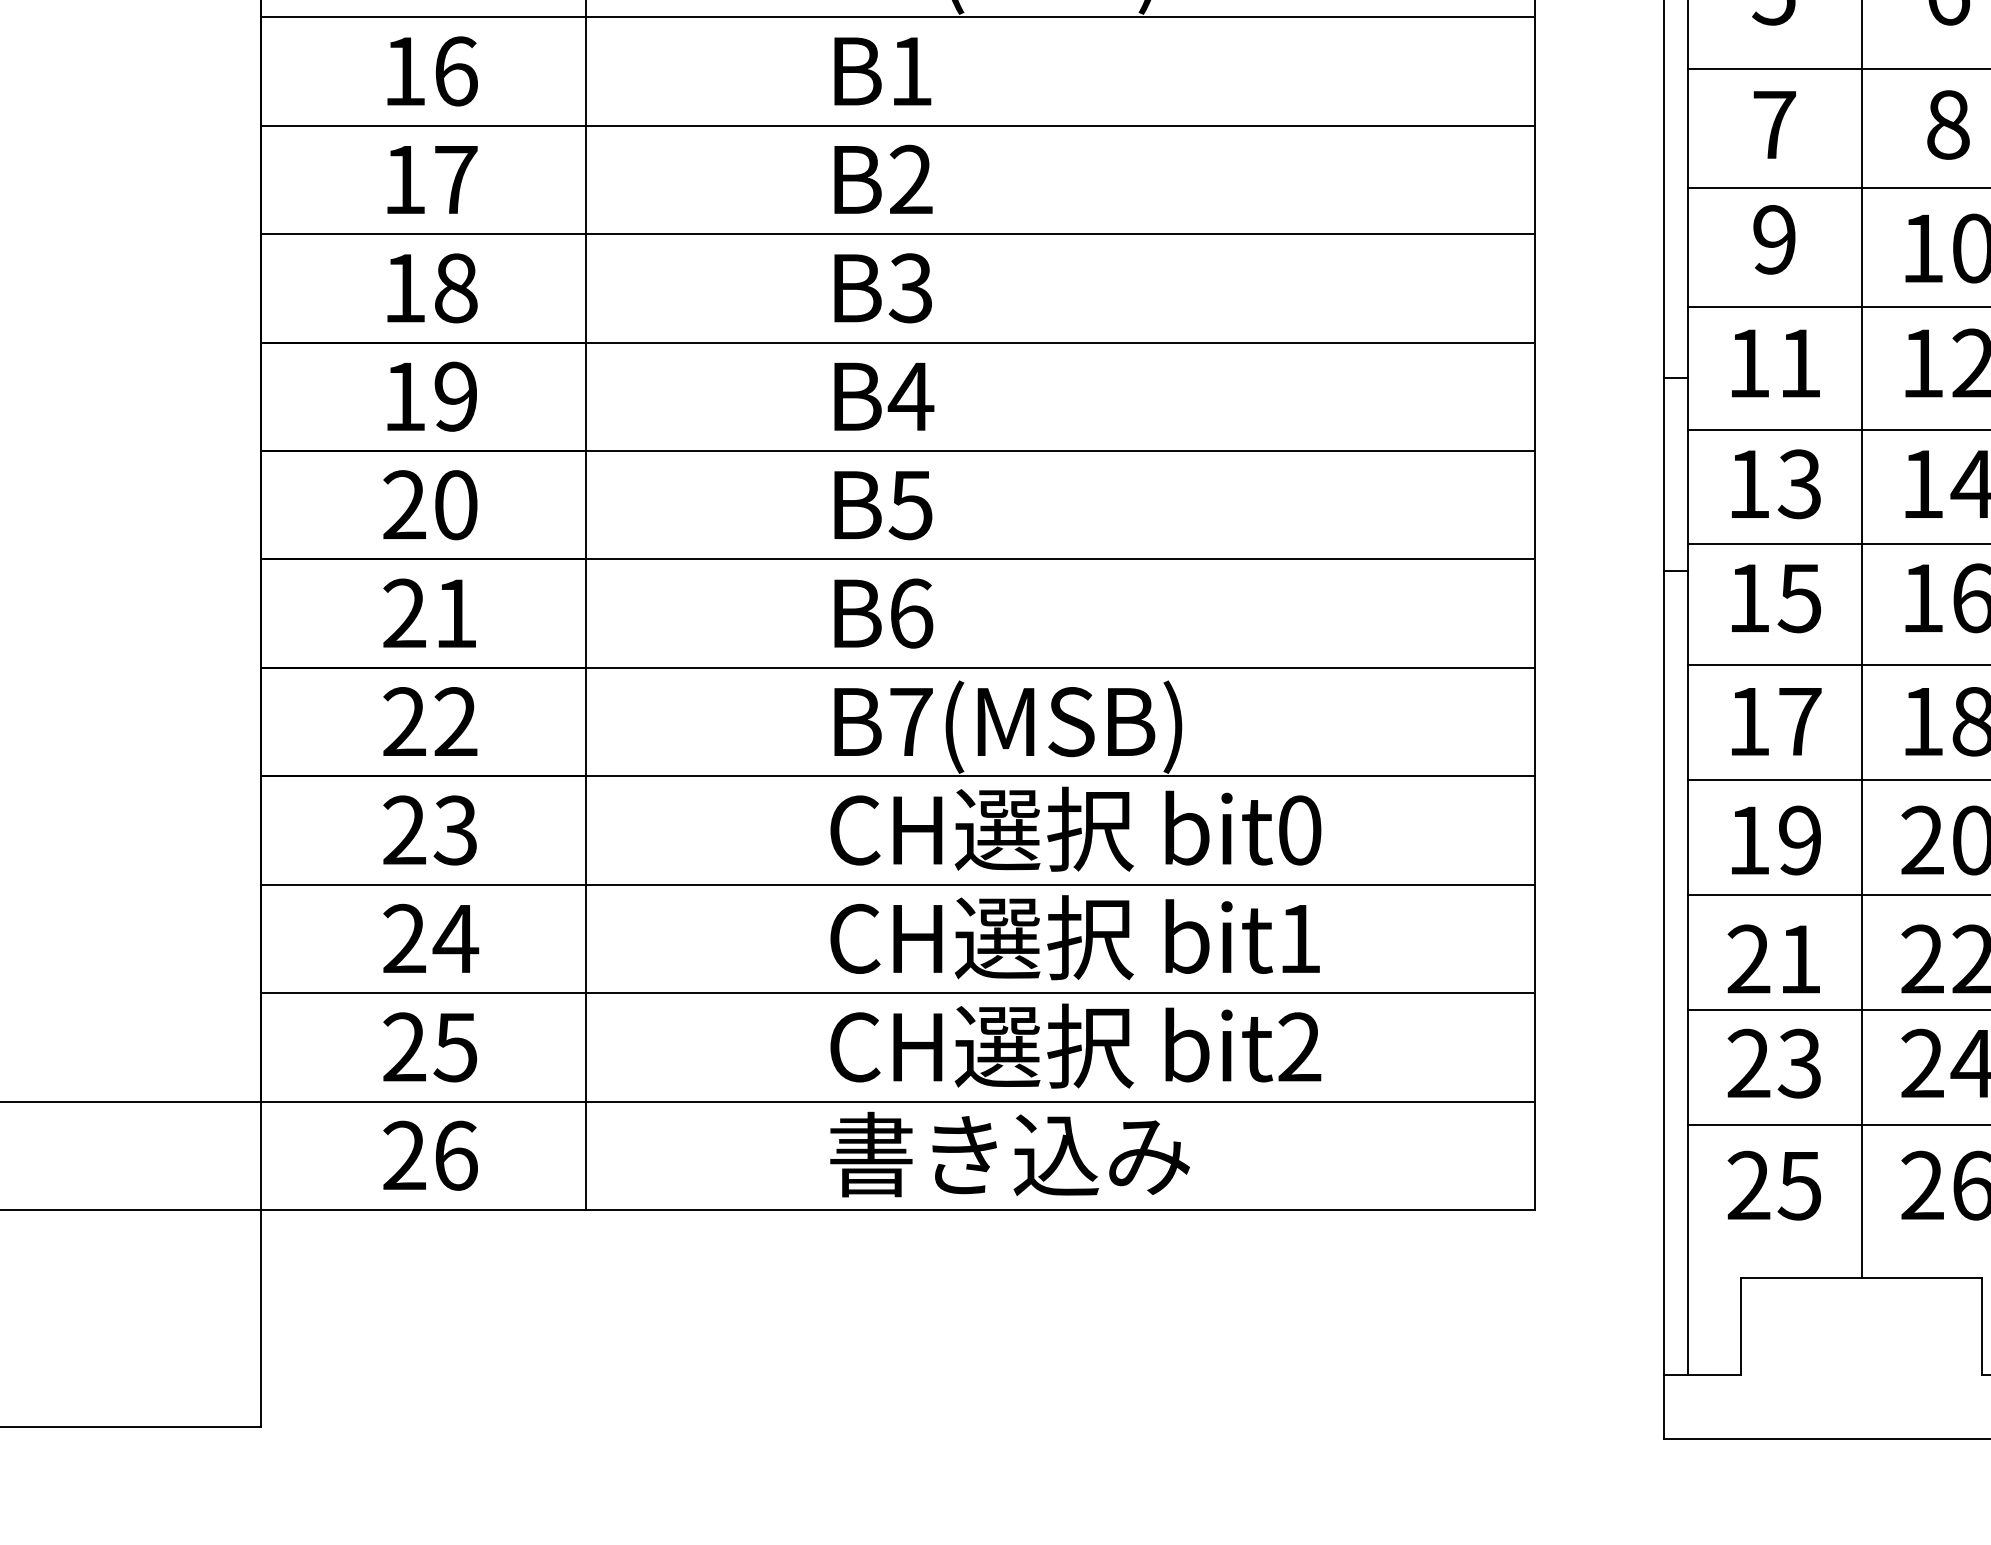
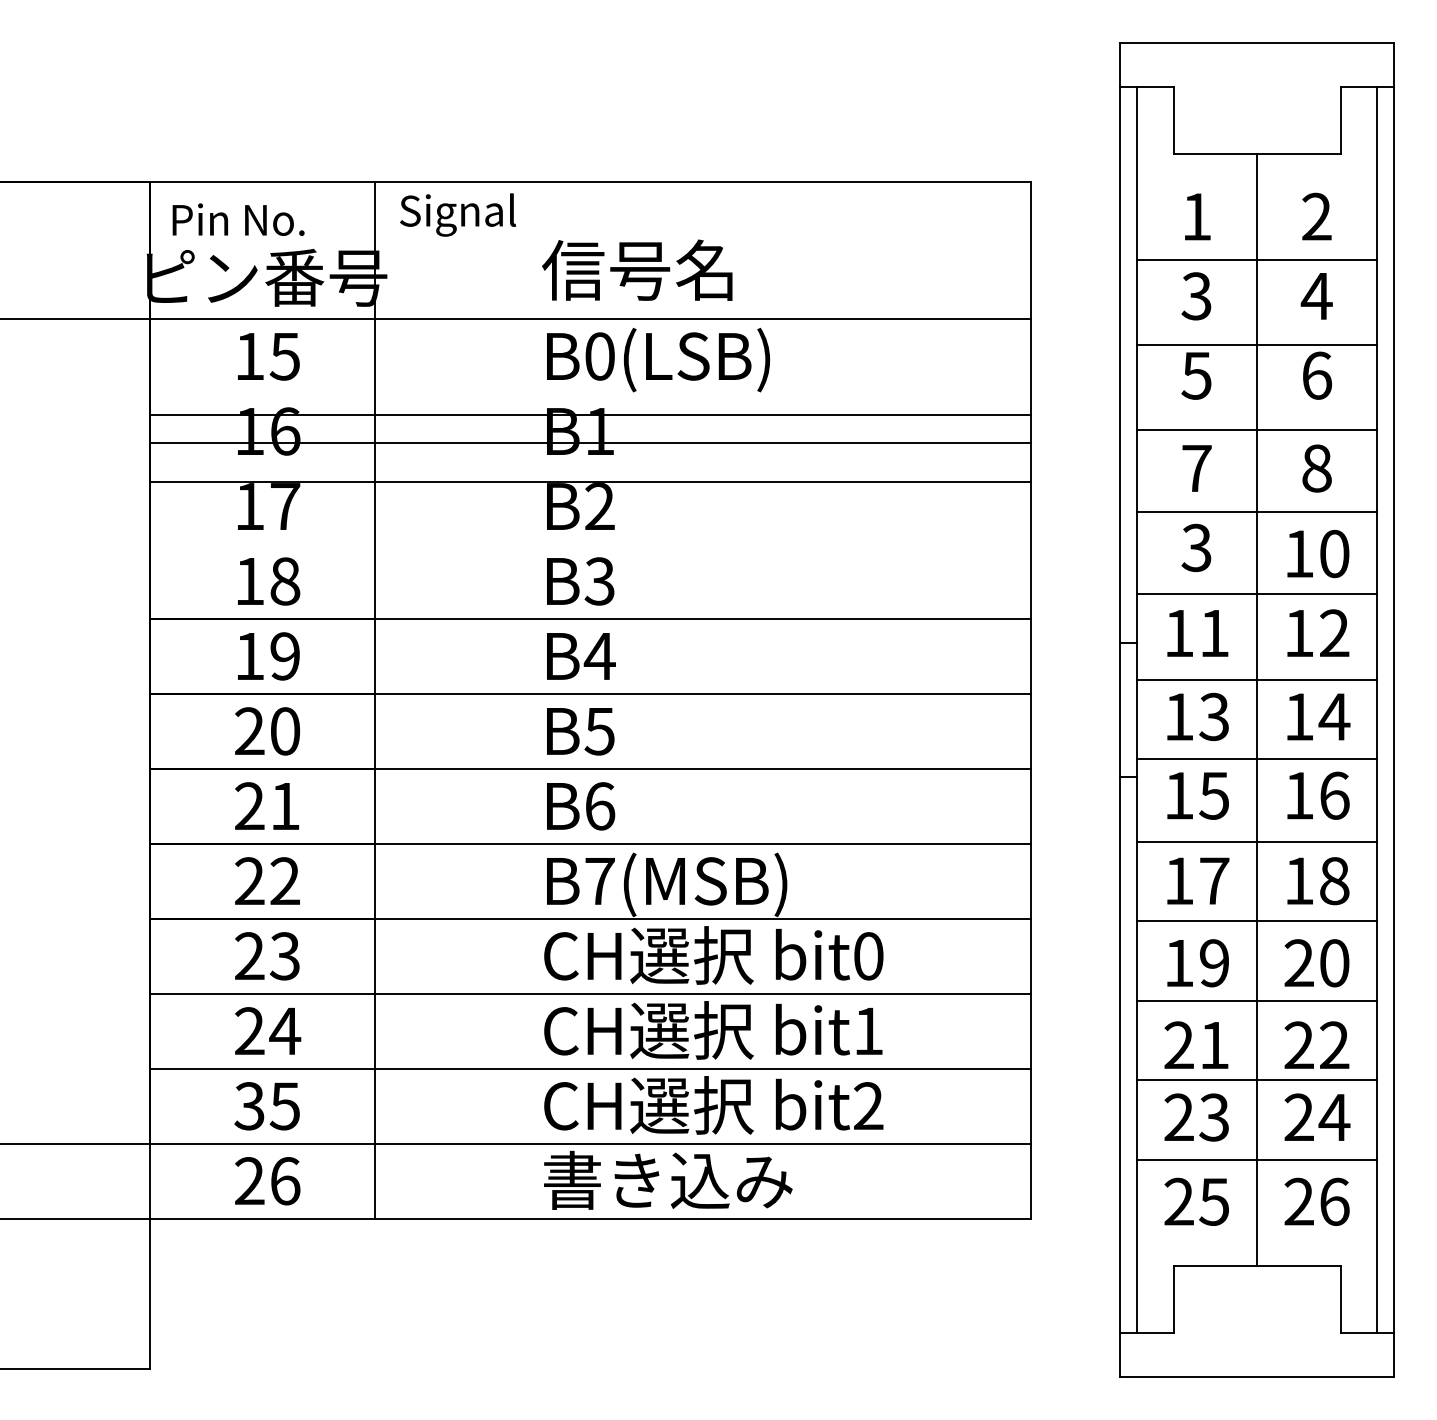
line: (897, 17) -> (590, 443), moved
line: (897, 126) -> (590, 415), moved
line: (897, 234) -> (590, 482), moved
text: (1774, 240) -> (1196, 548), 9 -> 3
text: (404, 1047) -> (249, 1106), 25 -> 35

